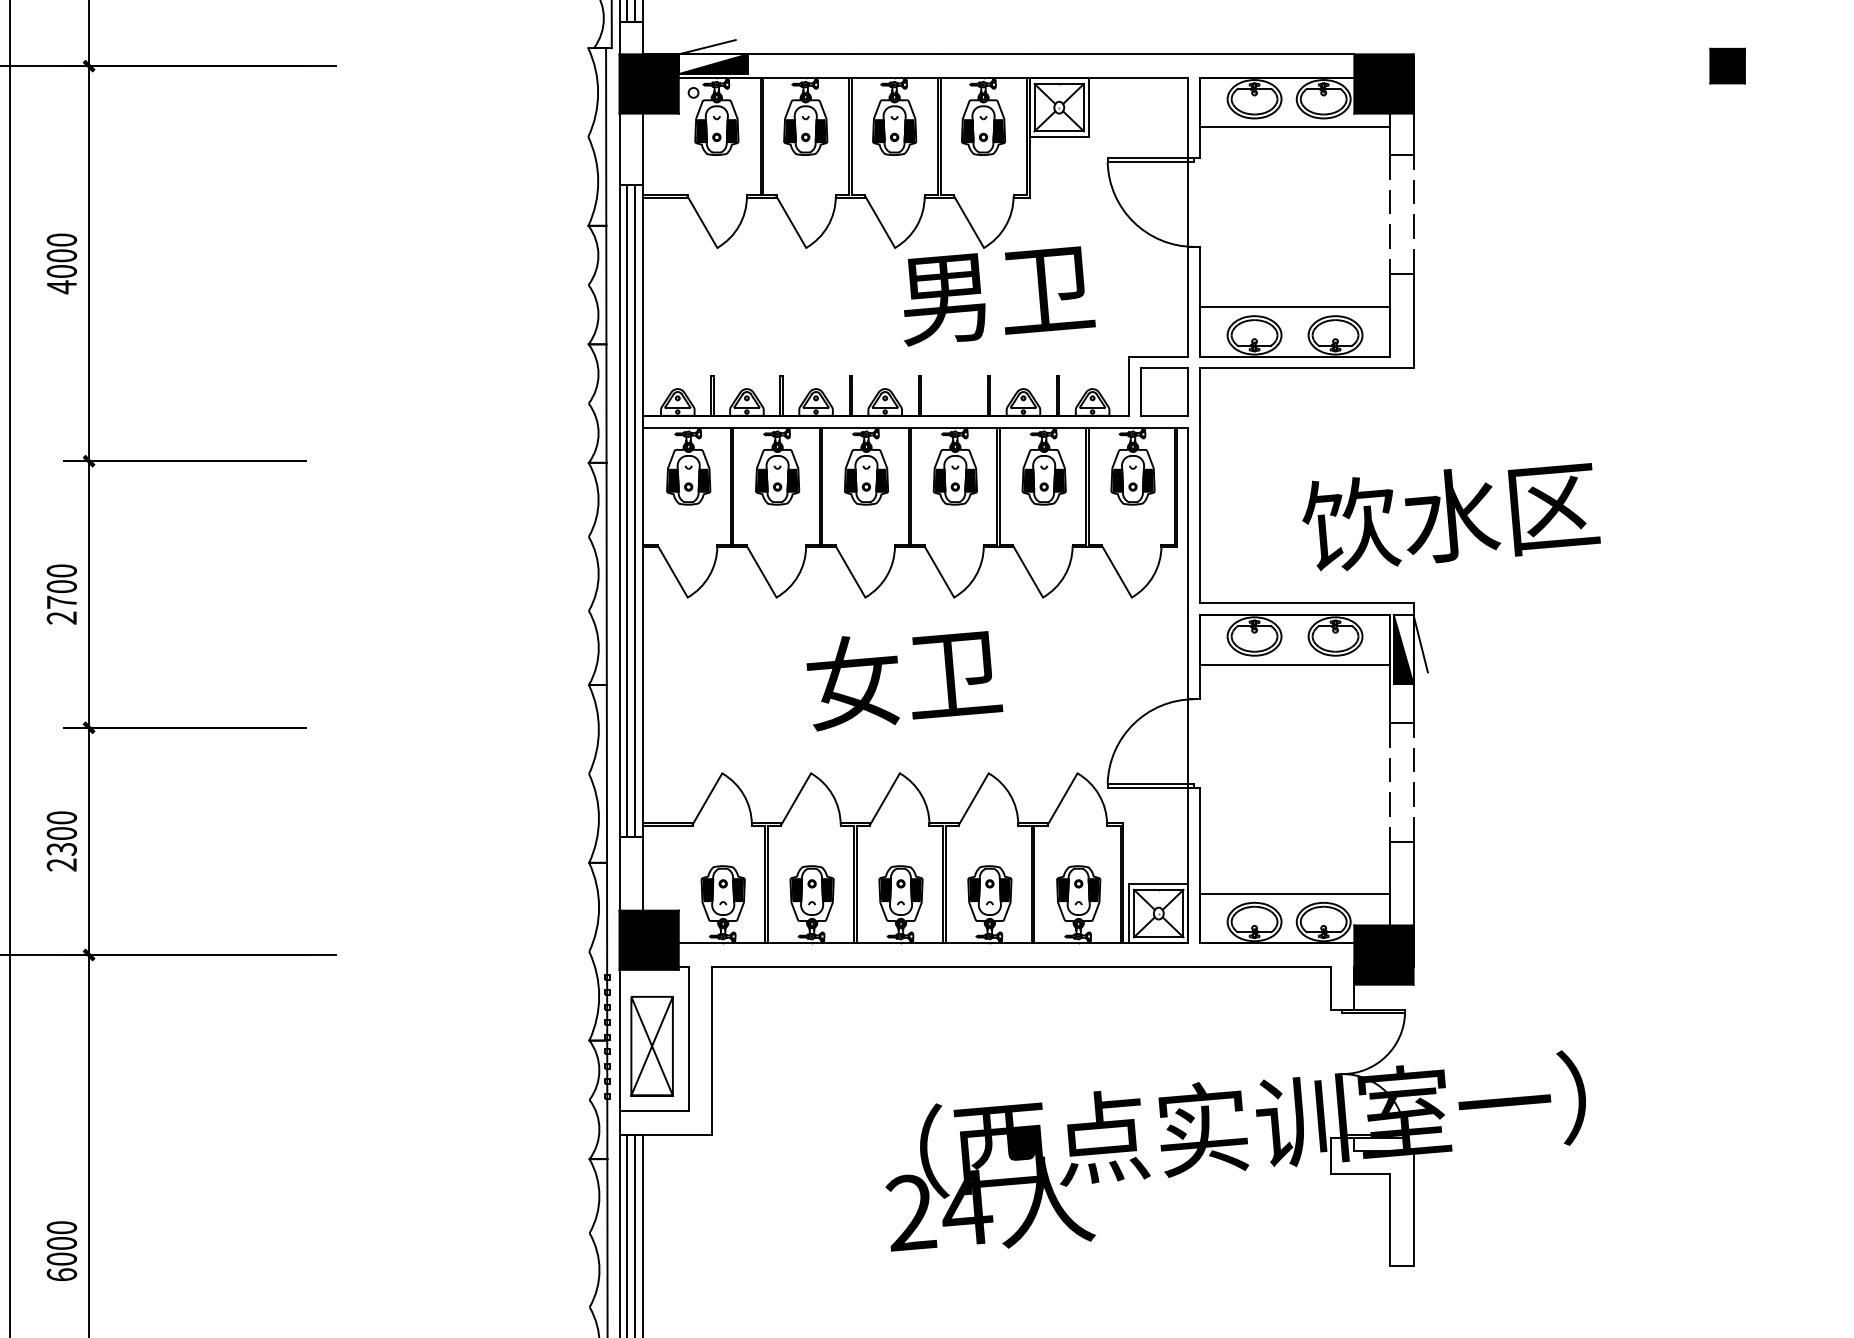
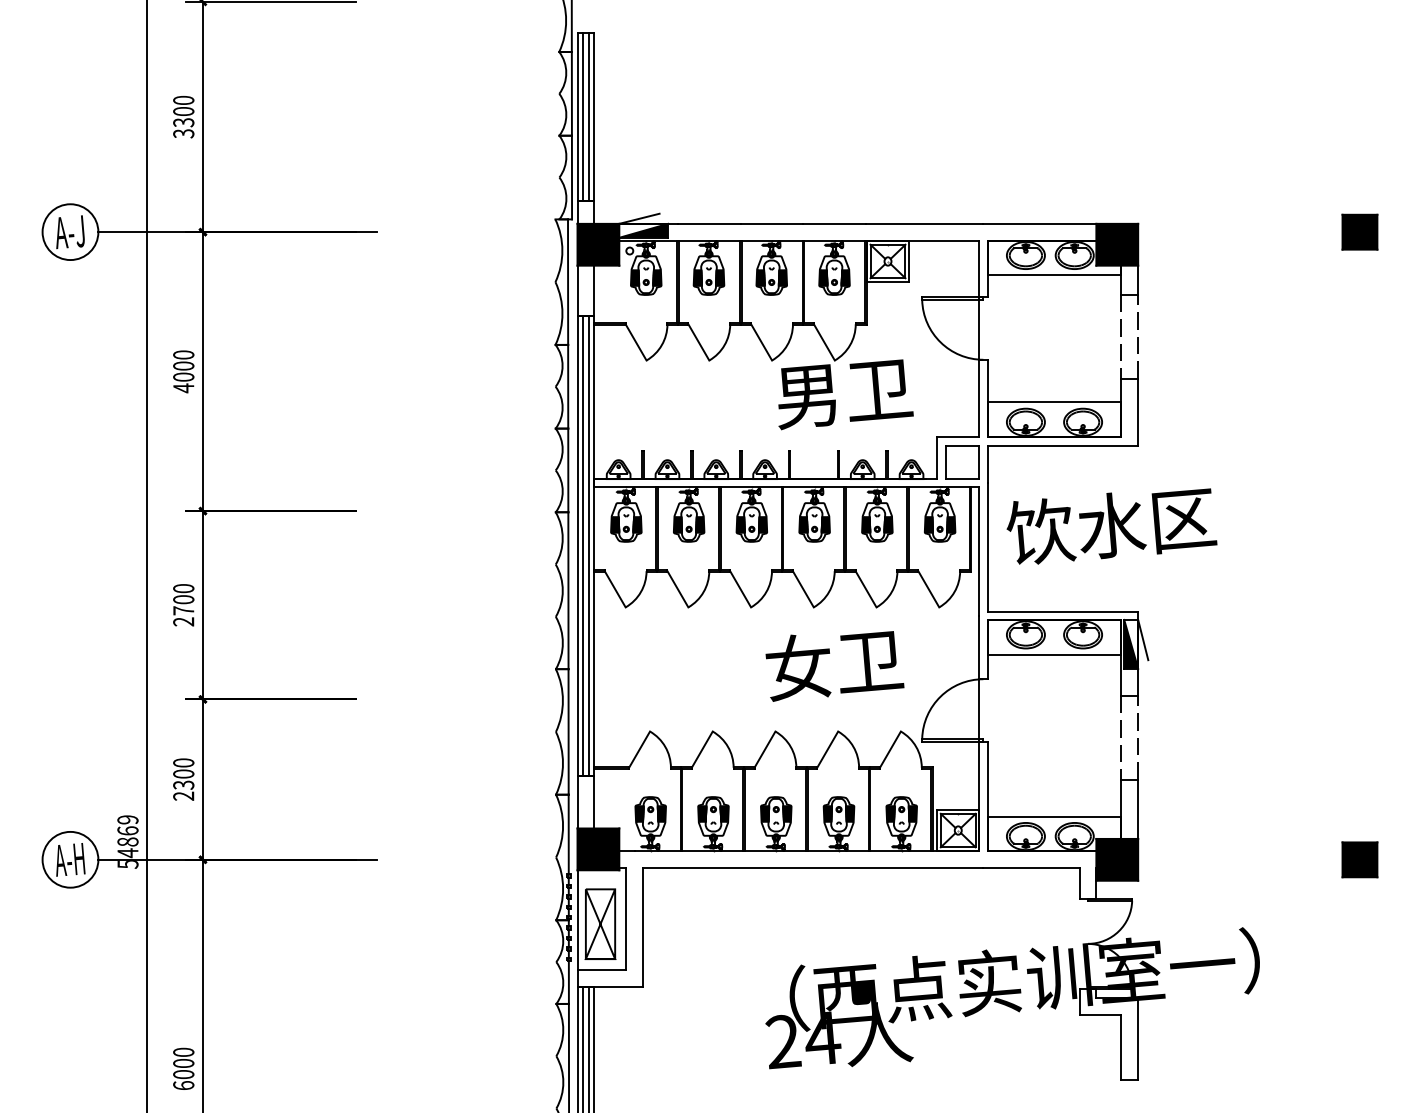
part: (1726, 65) -> (1359, 231), size x1.43
text: (1450, 516) -> (1111, 526), moved
text: (904, 681) -> (834, 666), moved
part: (1726, 954) -> (1359, 859), added

